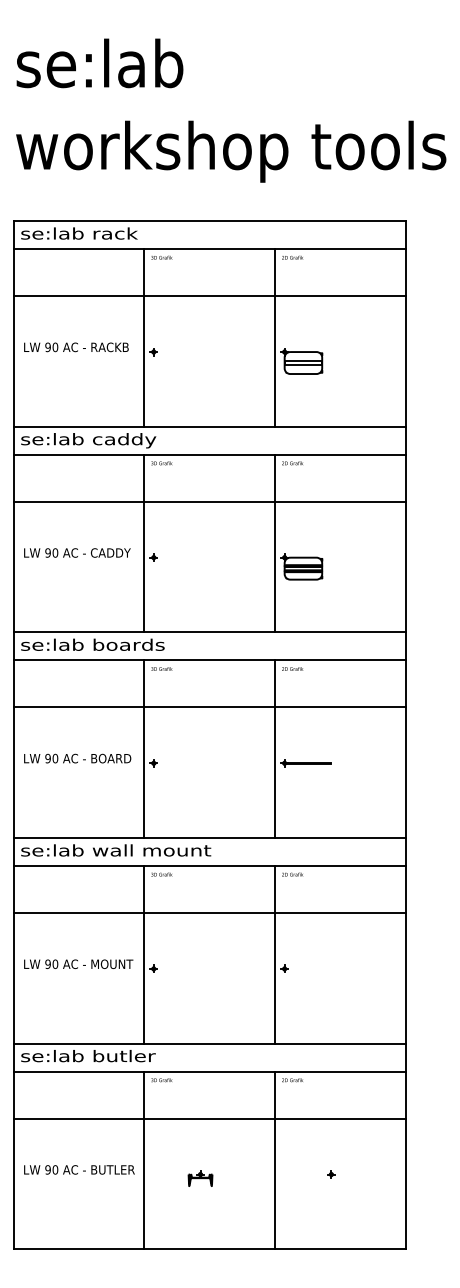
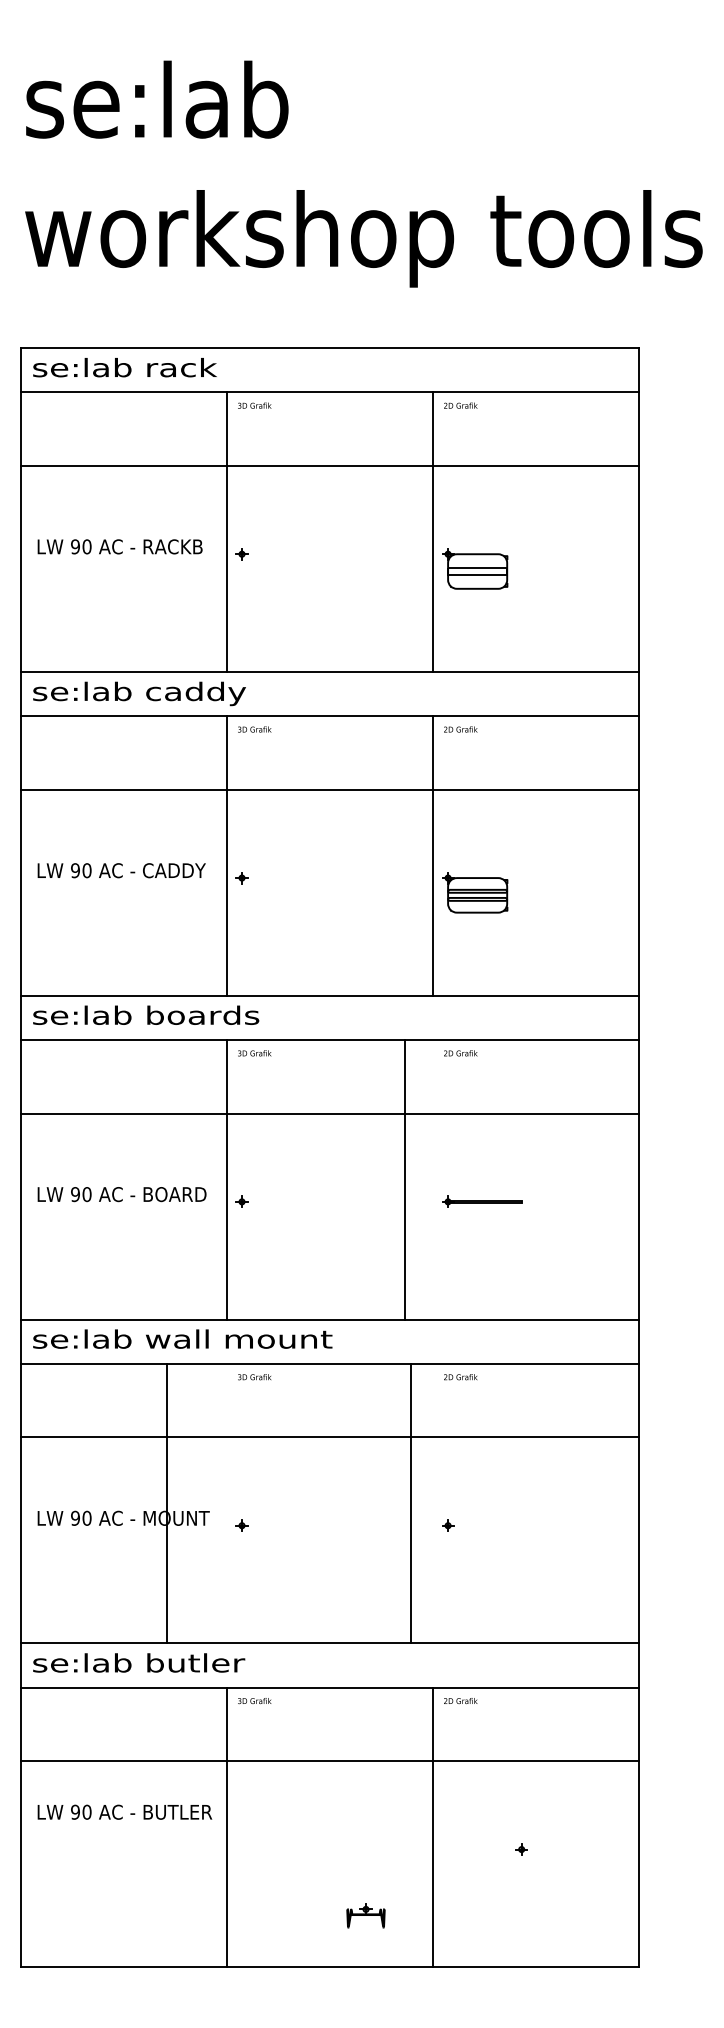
line: (275, 749) -> (405, 1180), moved
line: (144, 954) -> (167, 1502), moved
line: (275, 954) -> (411, 1502), moved
text: (79, 1169) -> (124, 1811), moved
part: (200, 1178) -> (365, 1915), moved

